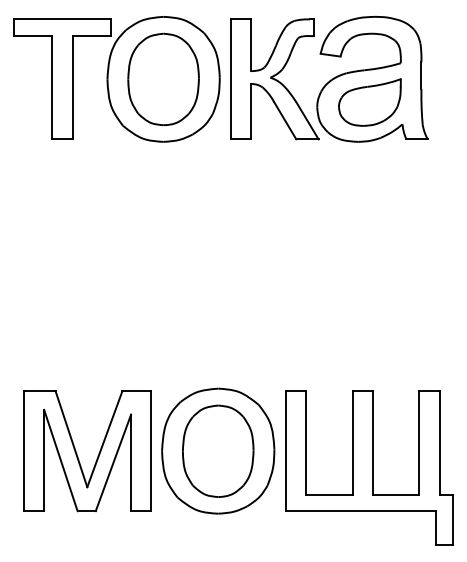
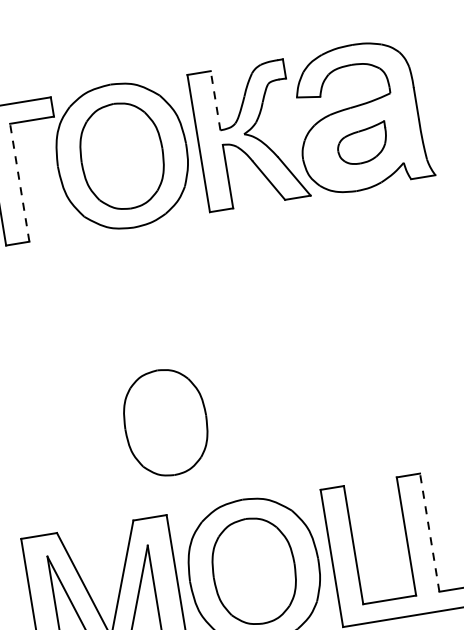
line: (250, 45) -> (215, 101), solid -> dashed
line: (72, 87) -> (19, 182), solid -> dashed
part: (369, 102) -> (361, 143), size x0.7
part: (163, 312) -> (165, 422), added
line: (373, 442) -> (430, 532), solid -> dashed

